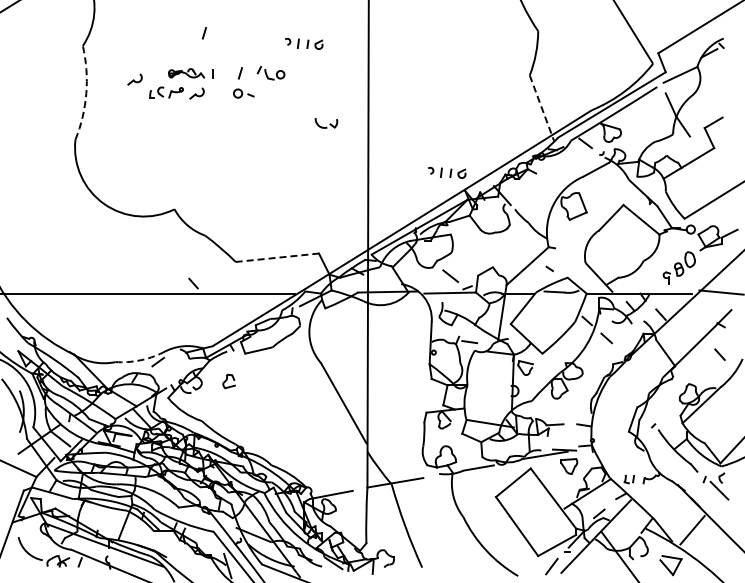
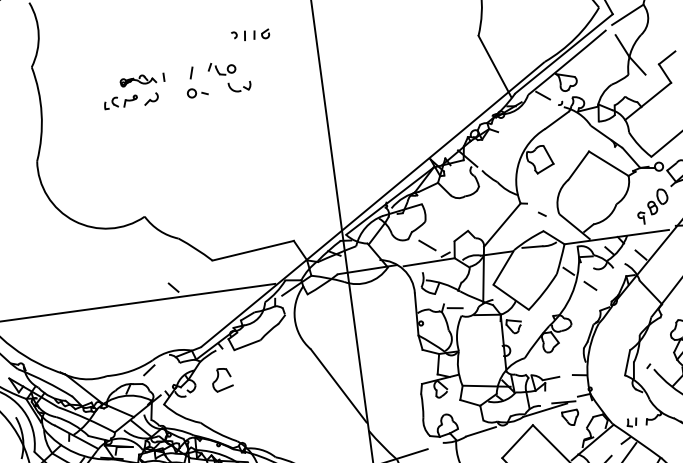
line: (204, 33) -> (150, 38), removed
part: (134, 79) -> (87, 93), removed
arc: (86, 93) -> (41, 113), dashed -> solid
line: (541, 108) -> (494, 67), dashed -> solid
part: (326, 123) -> (239, 86), moved
part: (447, 172) -> (410, 143), removed
line: (277, 257) -> (253, 250), dashed -> solid
line: (549, 268) -> (542, 213), moved
arc: (139, 360) -> (130, 371), dashed -> solid
part: (228, 381) -> (221, 379), size x1.67

